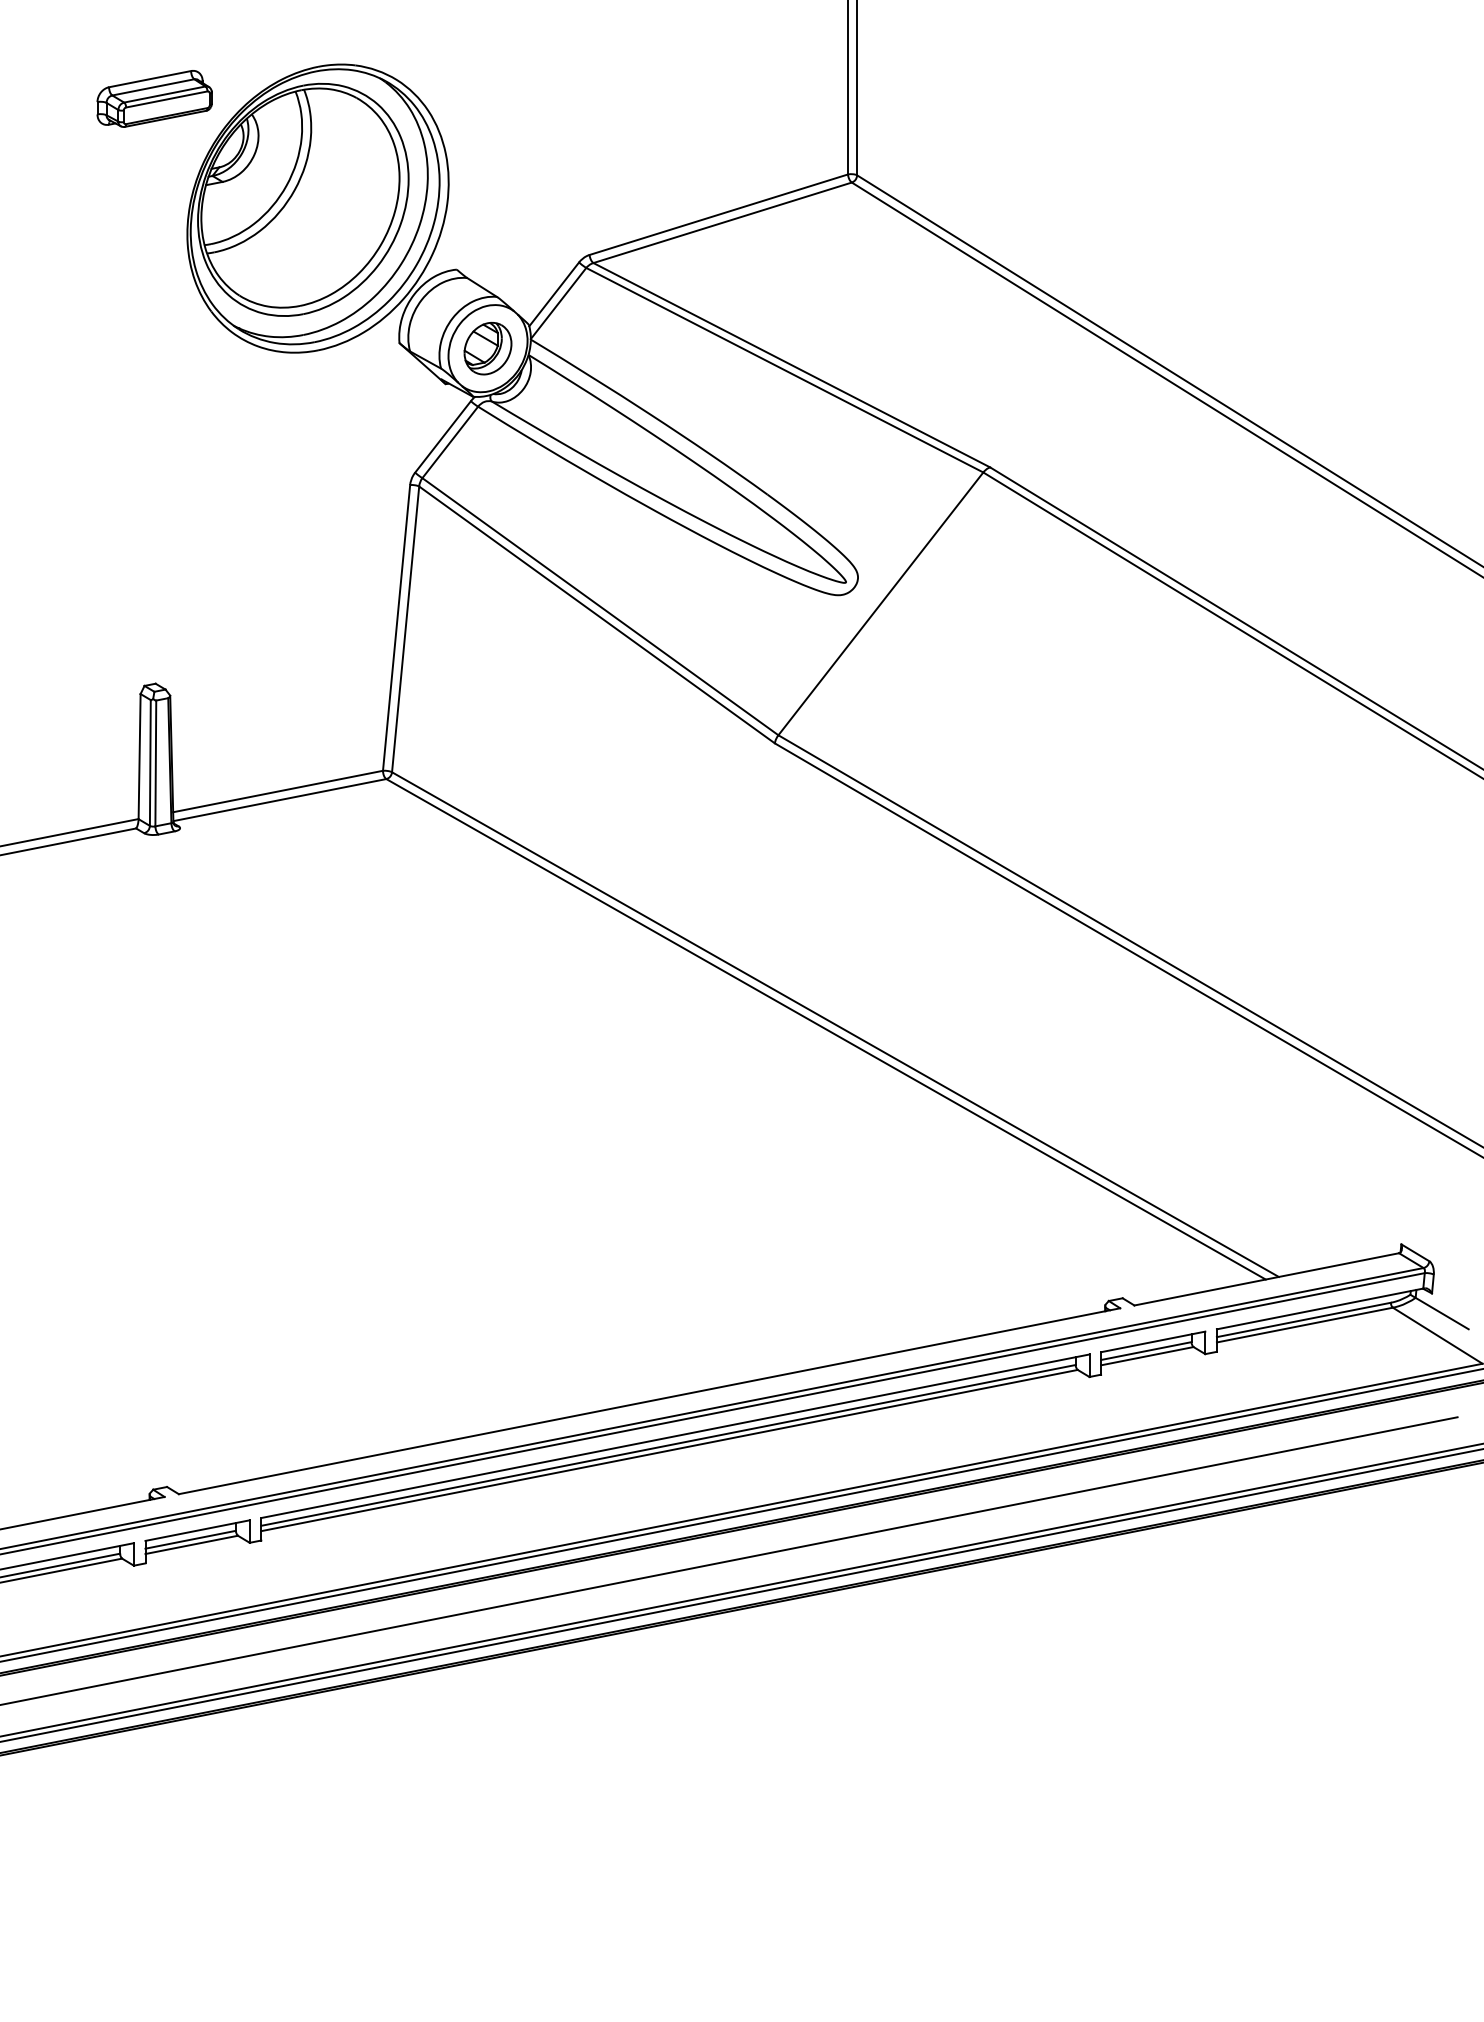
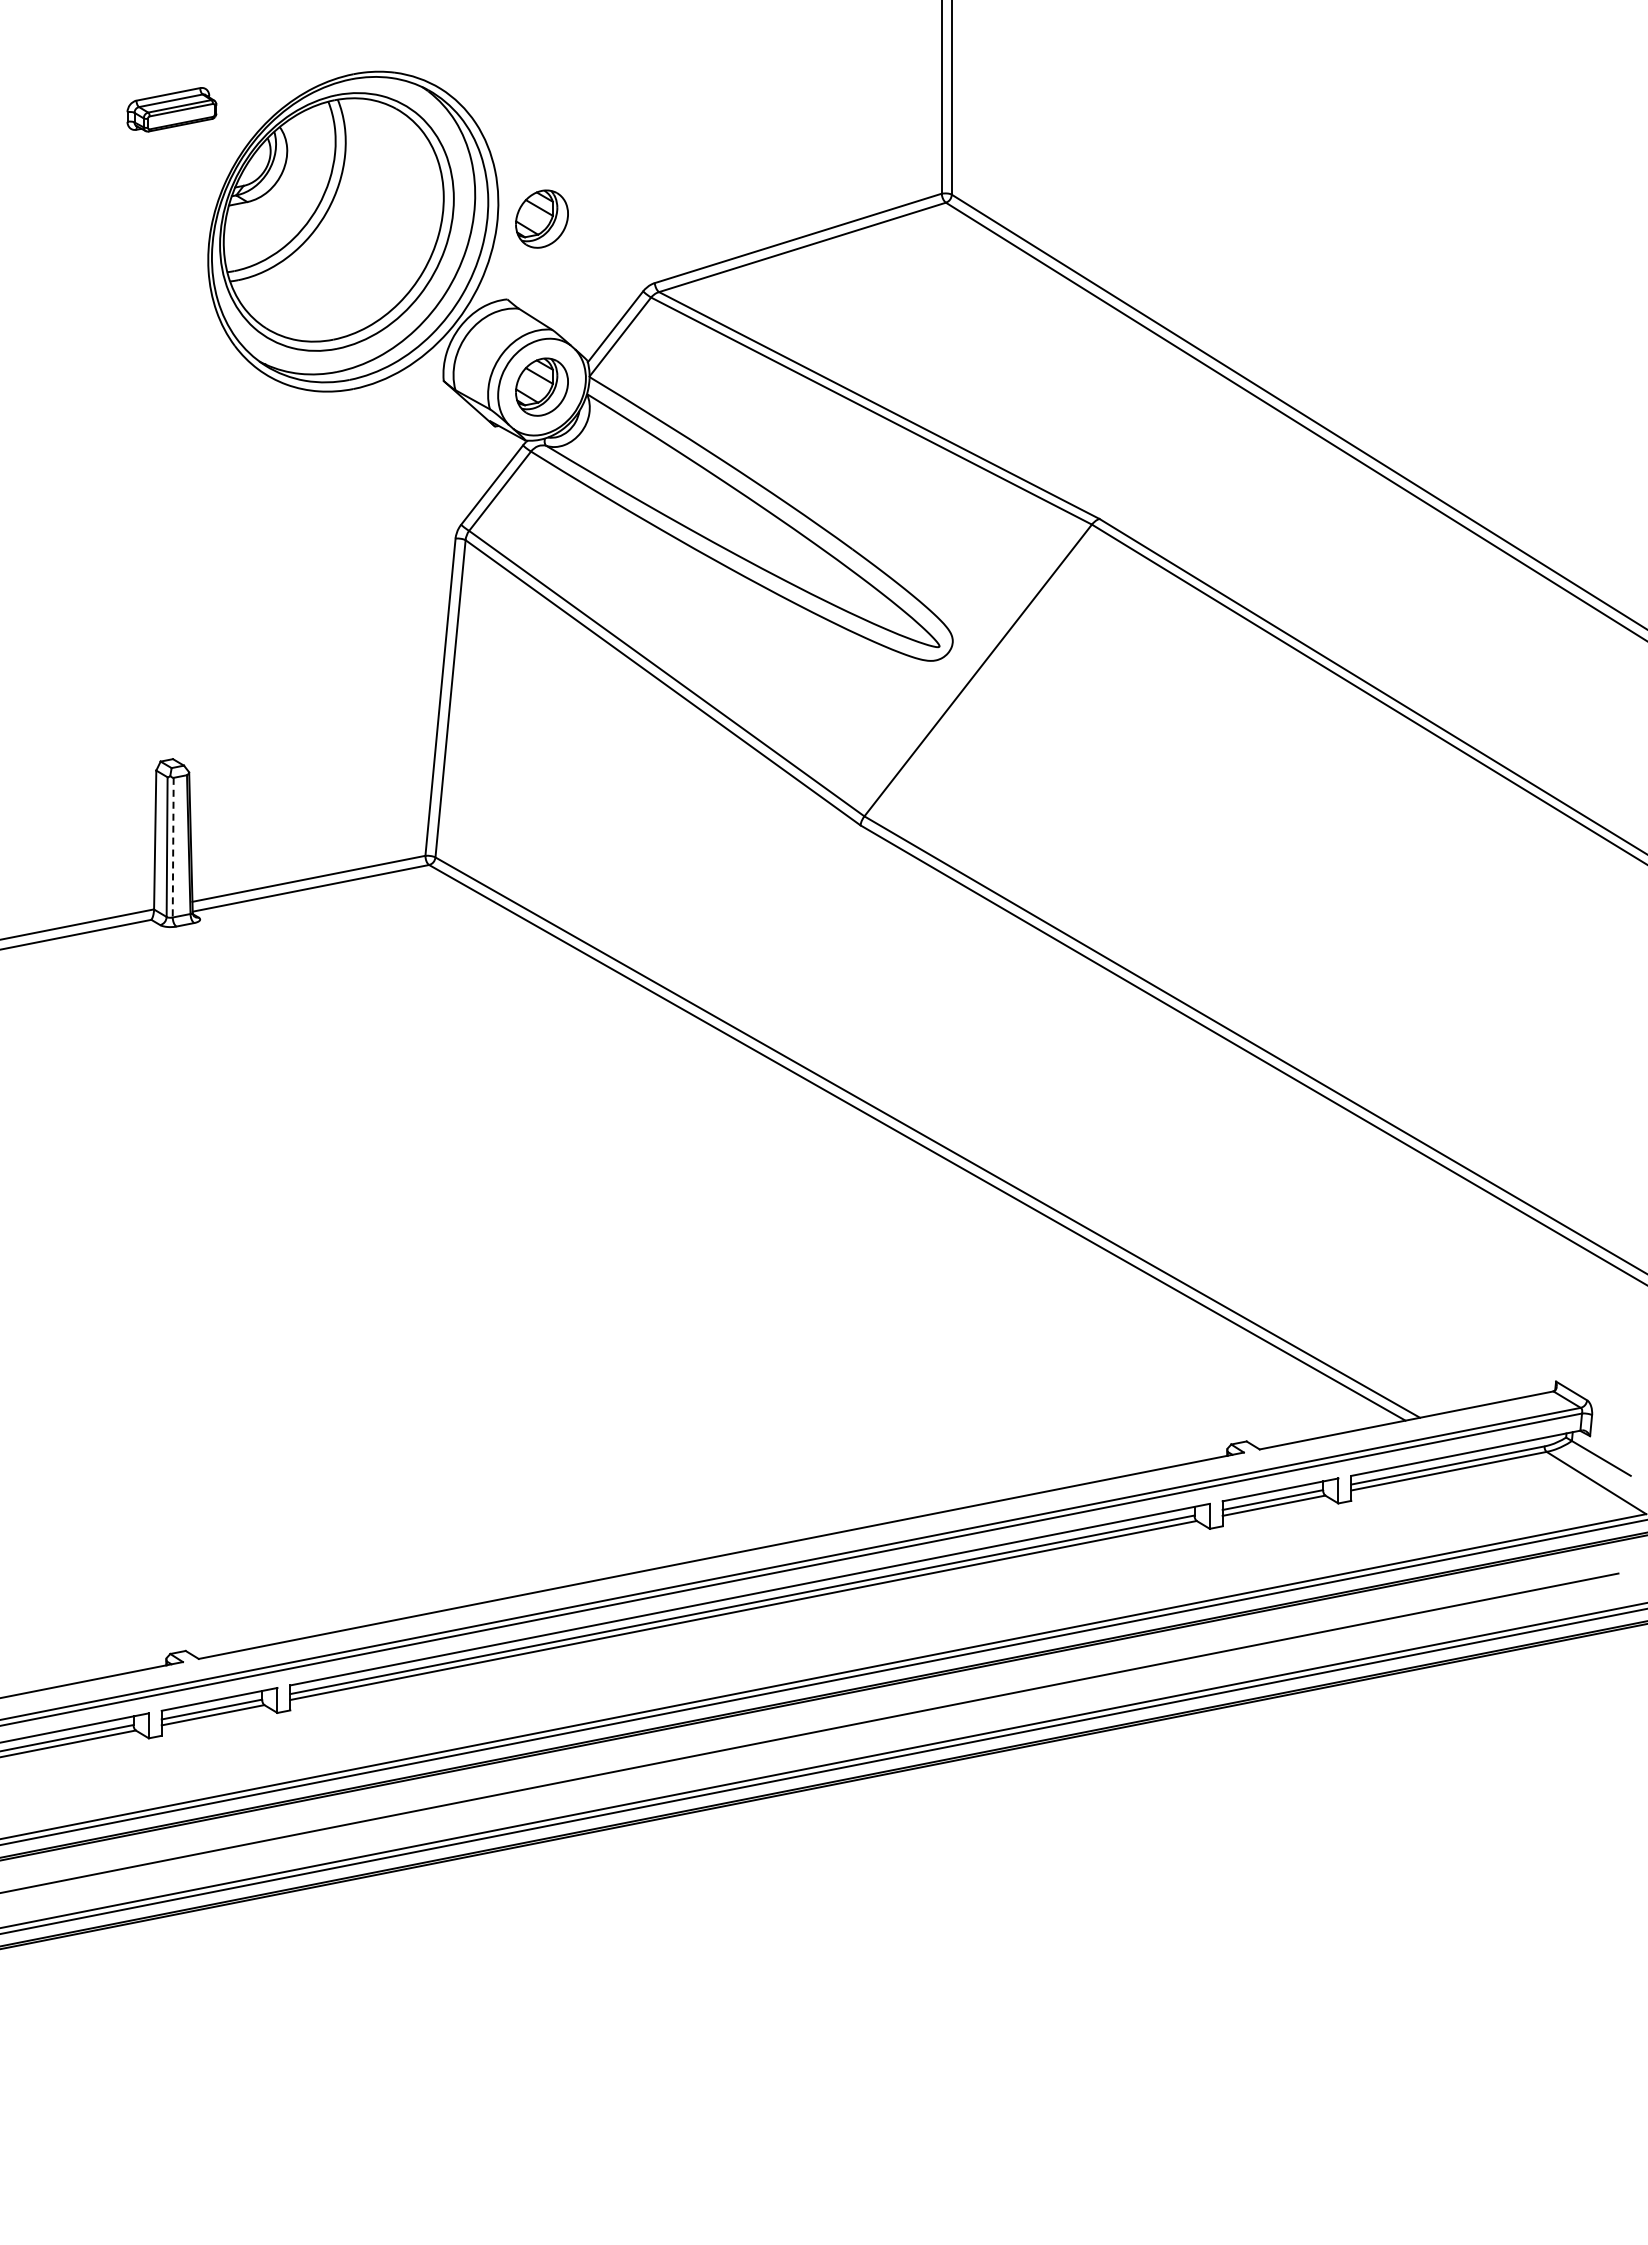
part: (154, 98) -> (171, 109), size x0.7
part: (487, 196) -> (541, 218), added
line: (156, 763) -> (173, 847), solid -> dashed

